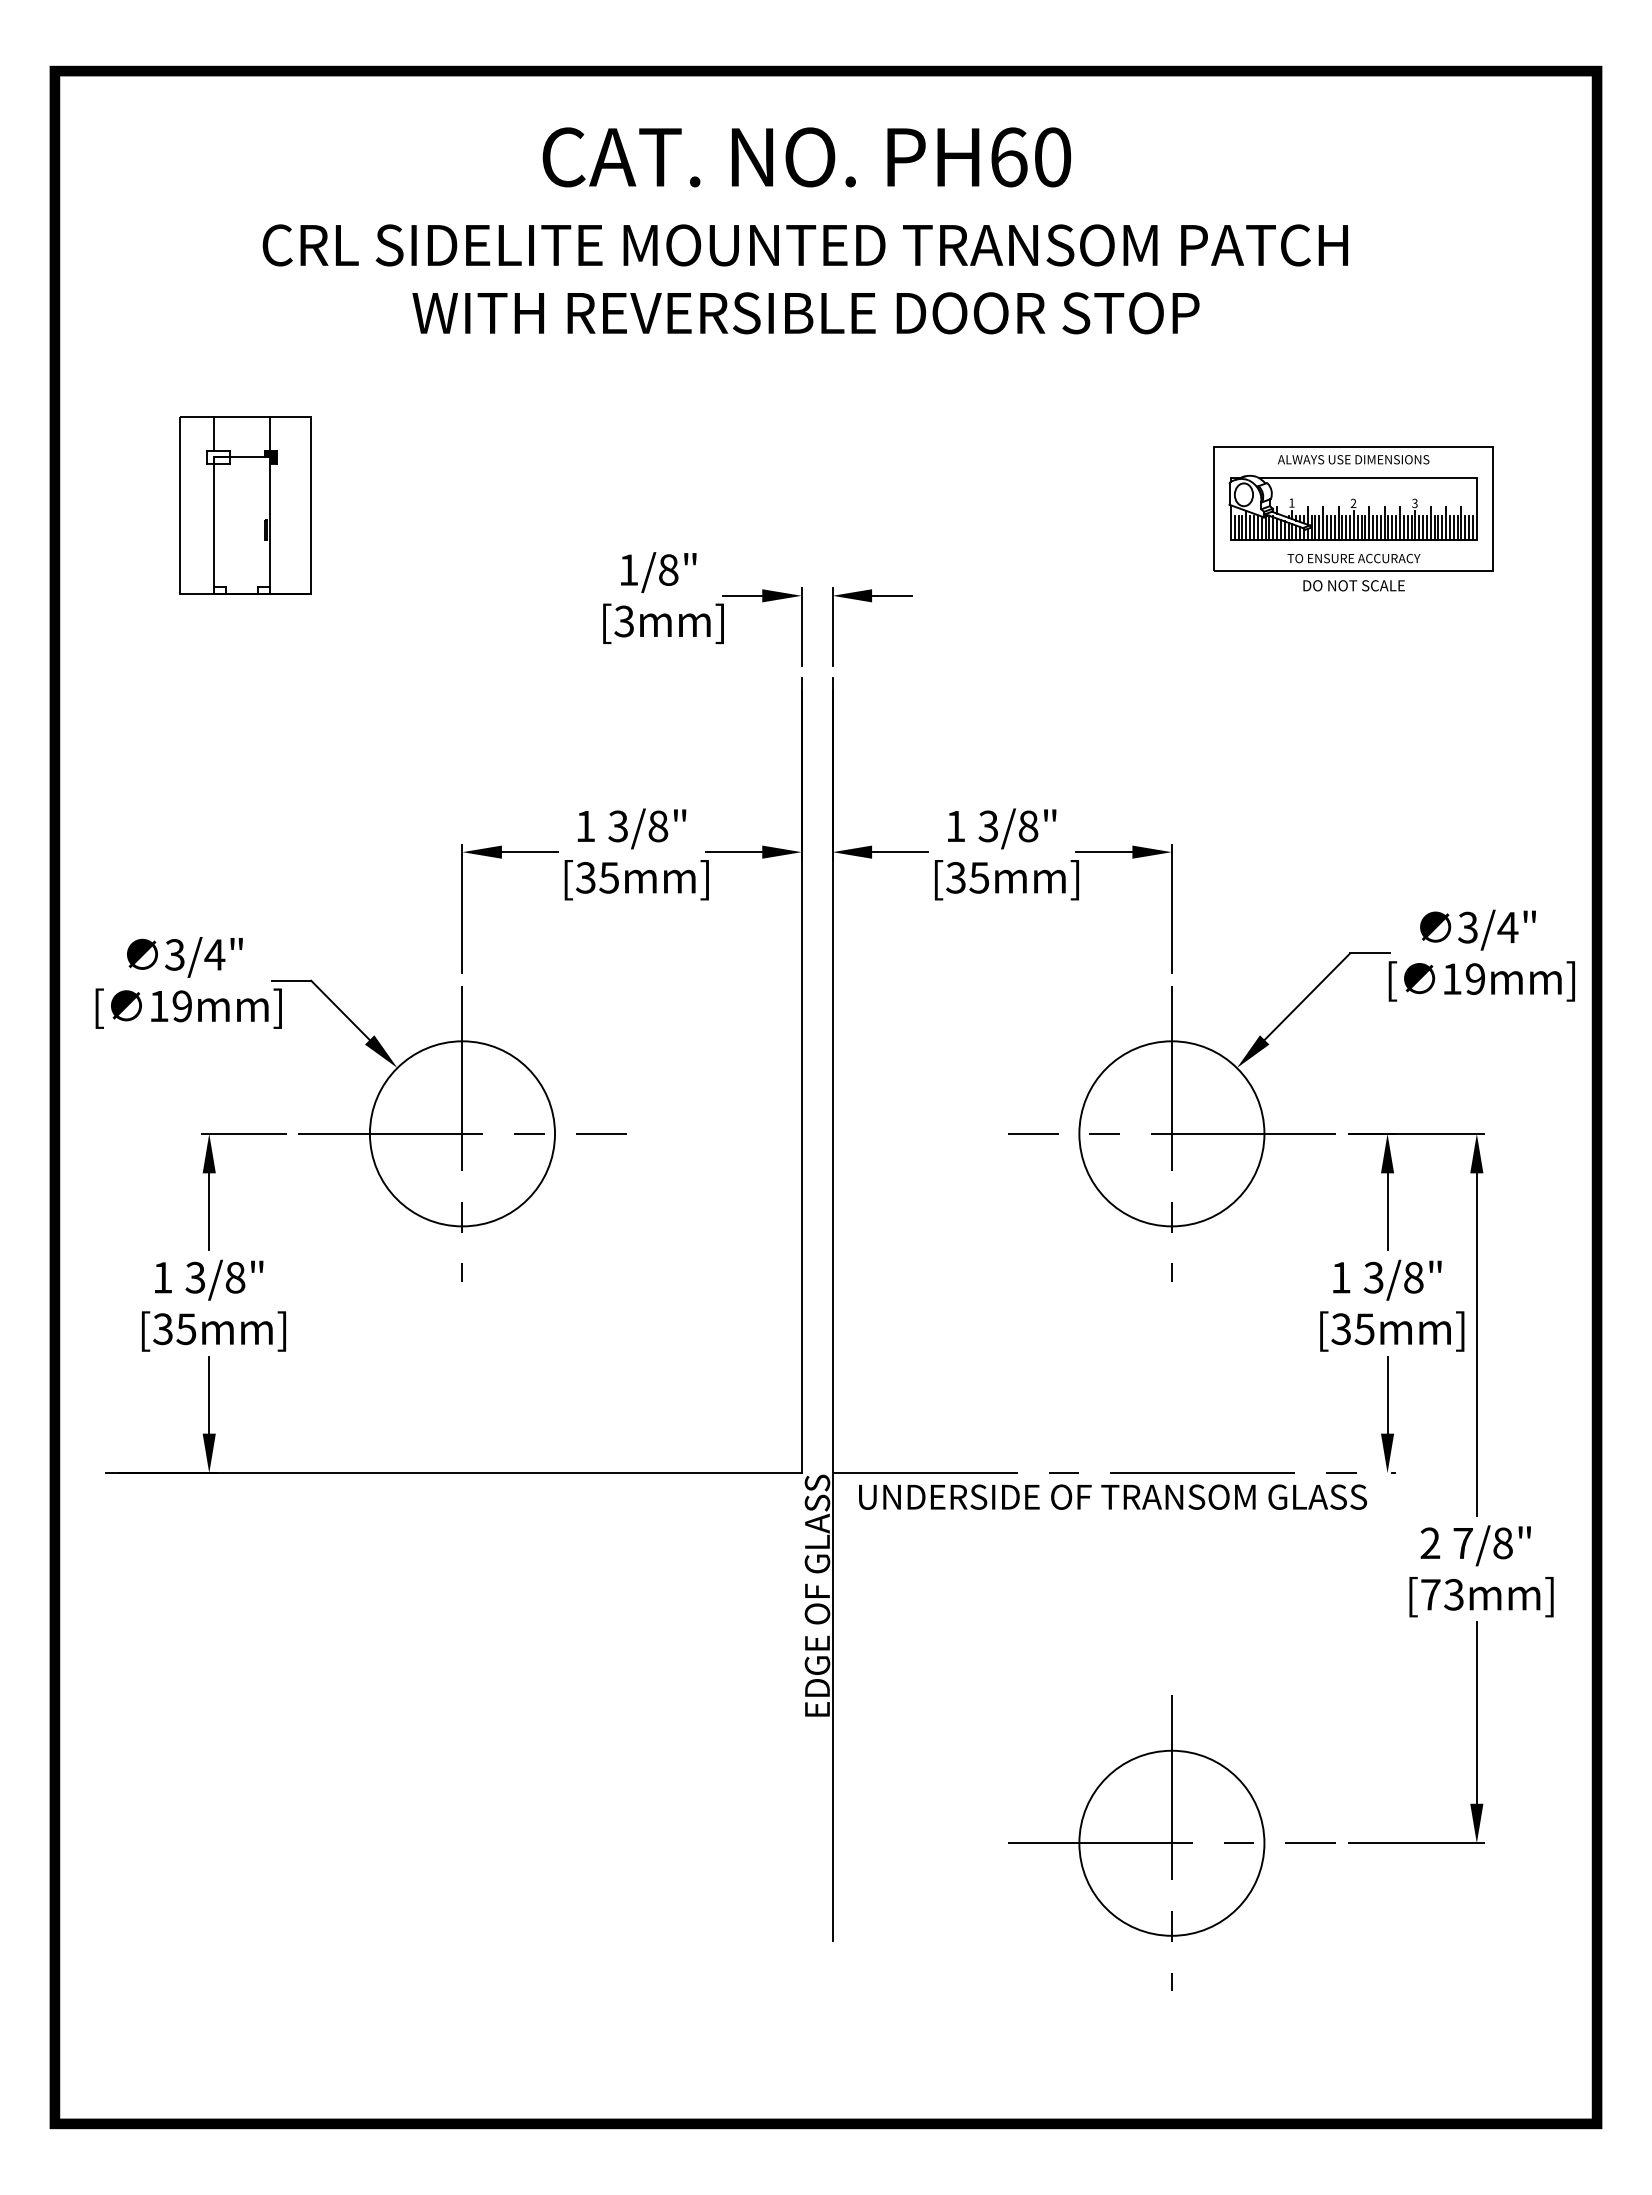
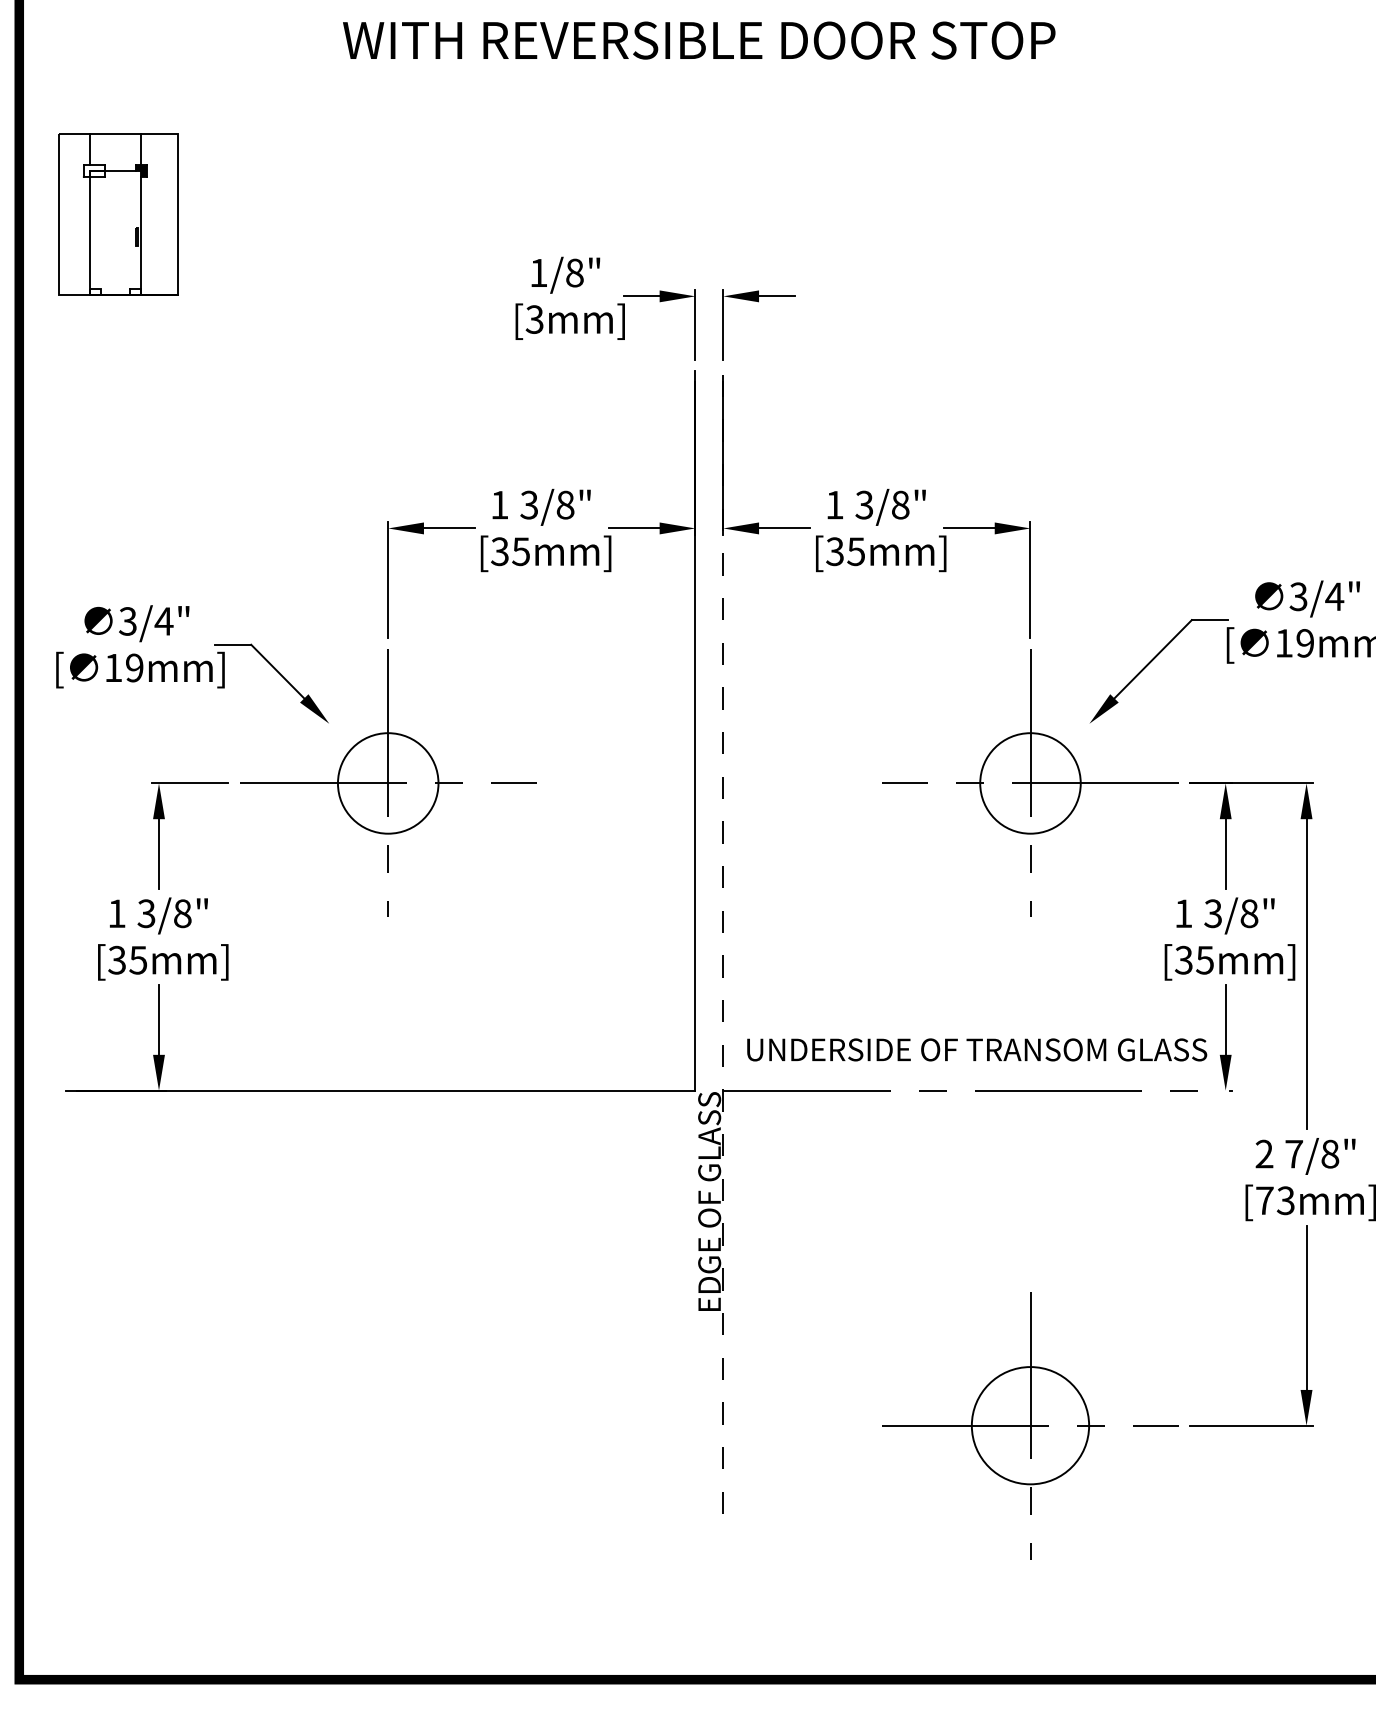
part: (245, 505) -> (118, 214), moved
part: (1353, 518) -> (1194, 226), removed
circle: (462, 1133) -> (388, 783), size x0.6
circle: (1171, 1133) -> (1030, 783), size x0.6
line: (832, 1309) -> (723, 942), solid -> dashed
text: (1112, 1496) -> (976, 1049), moved
circle: (1171, 1842) -> (1030, 1424), size x0.7

